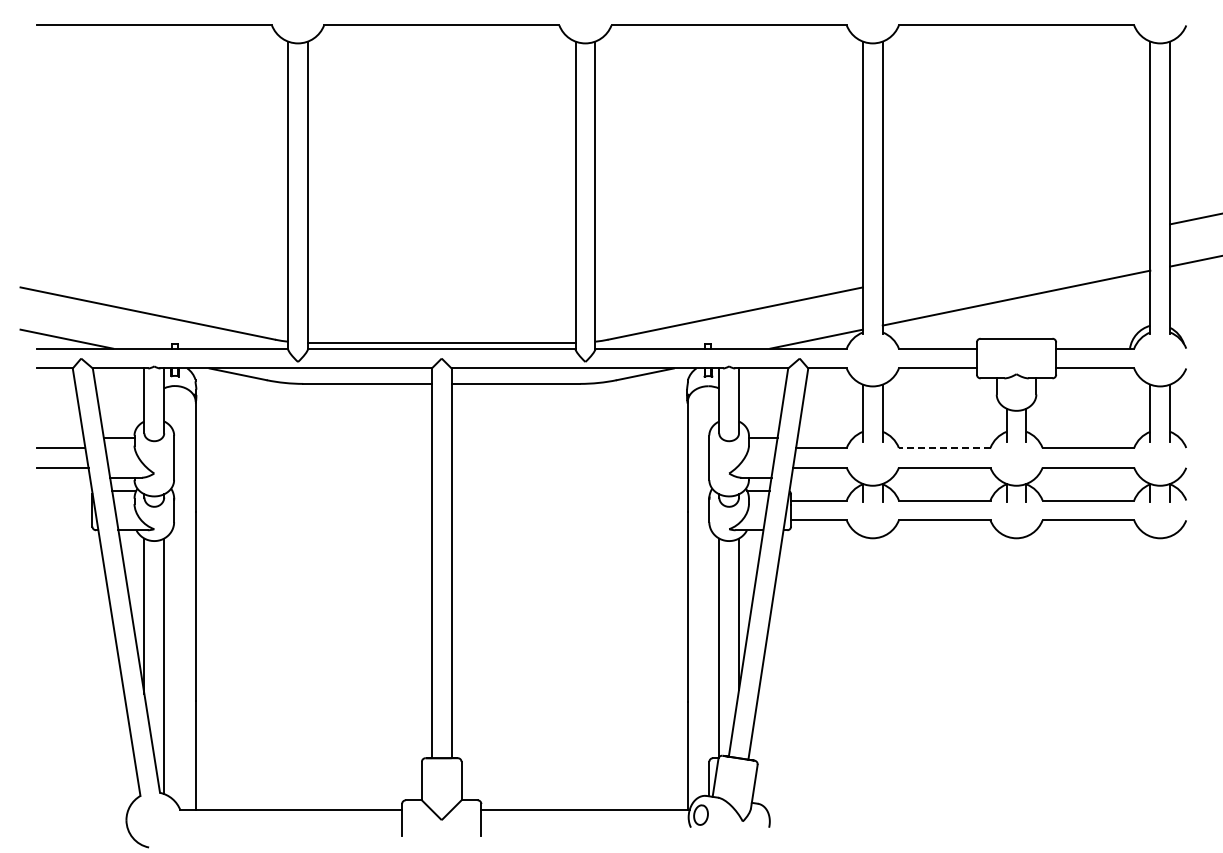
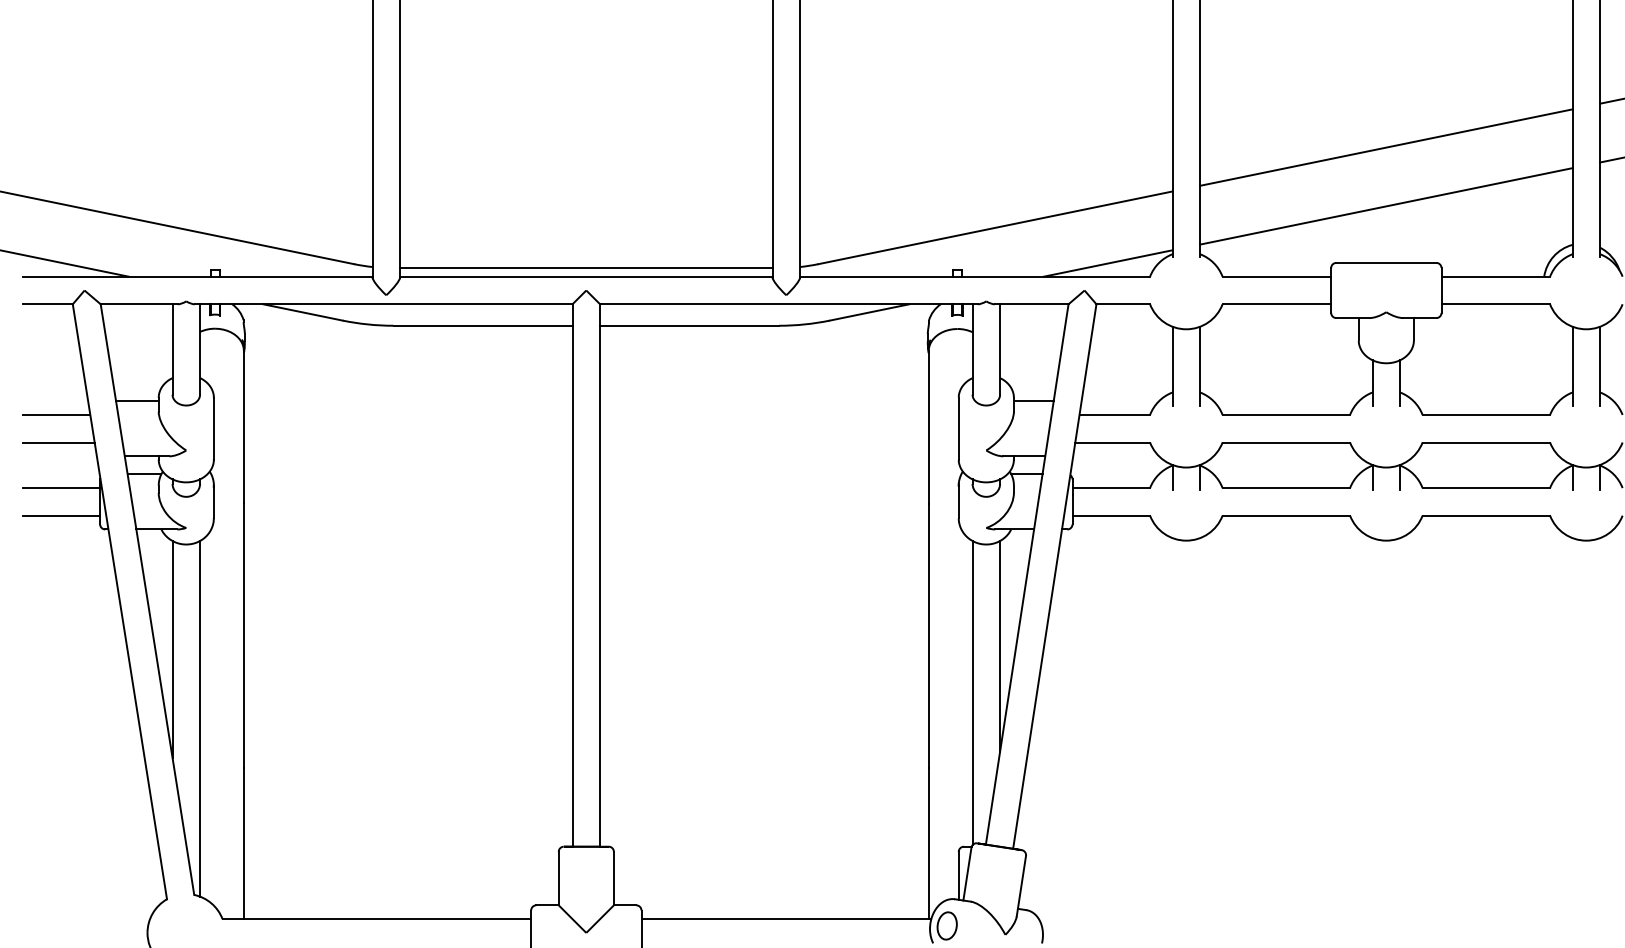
line: (1016, 255) -> (1386, 147), added
line: (944, 447) -> (1286, 414), dashed -> solid
line: (64, 500) -> (61, 488), added
line: (64, 520) -> (61, 515), added

